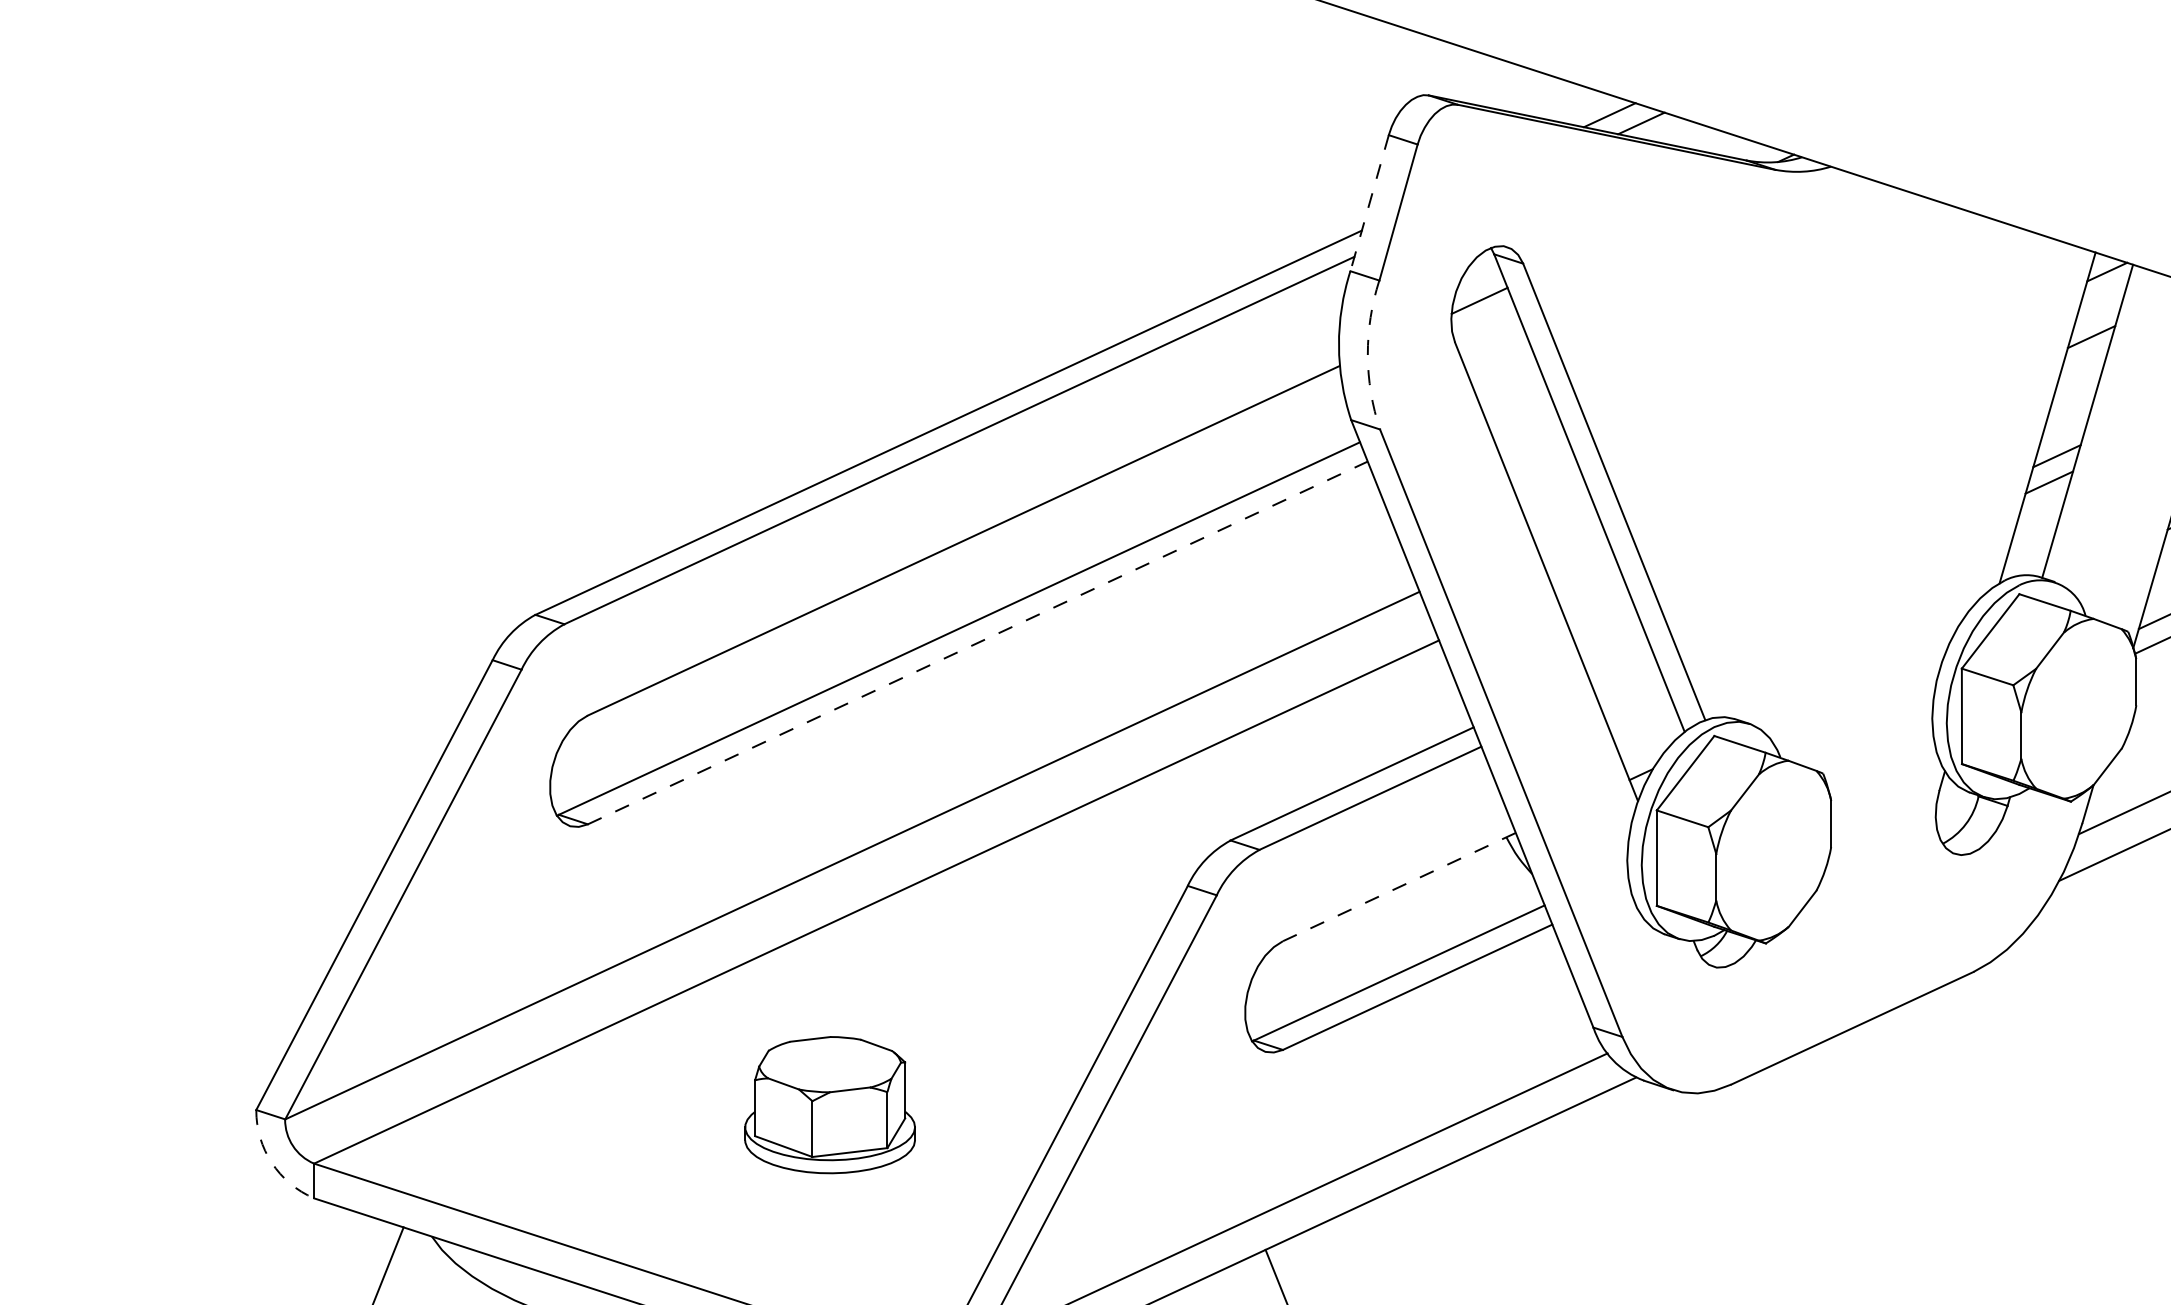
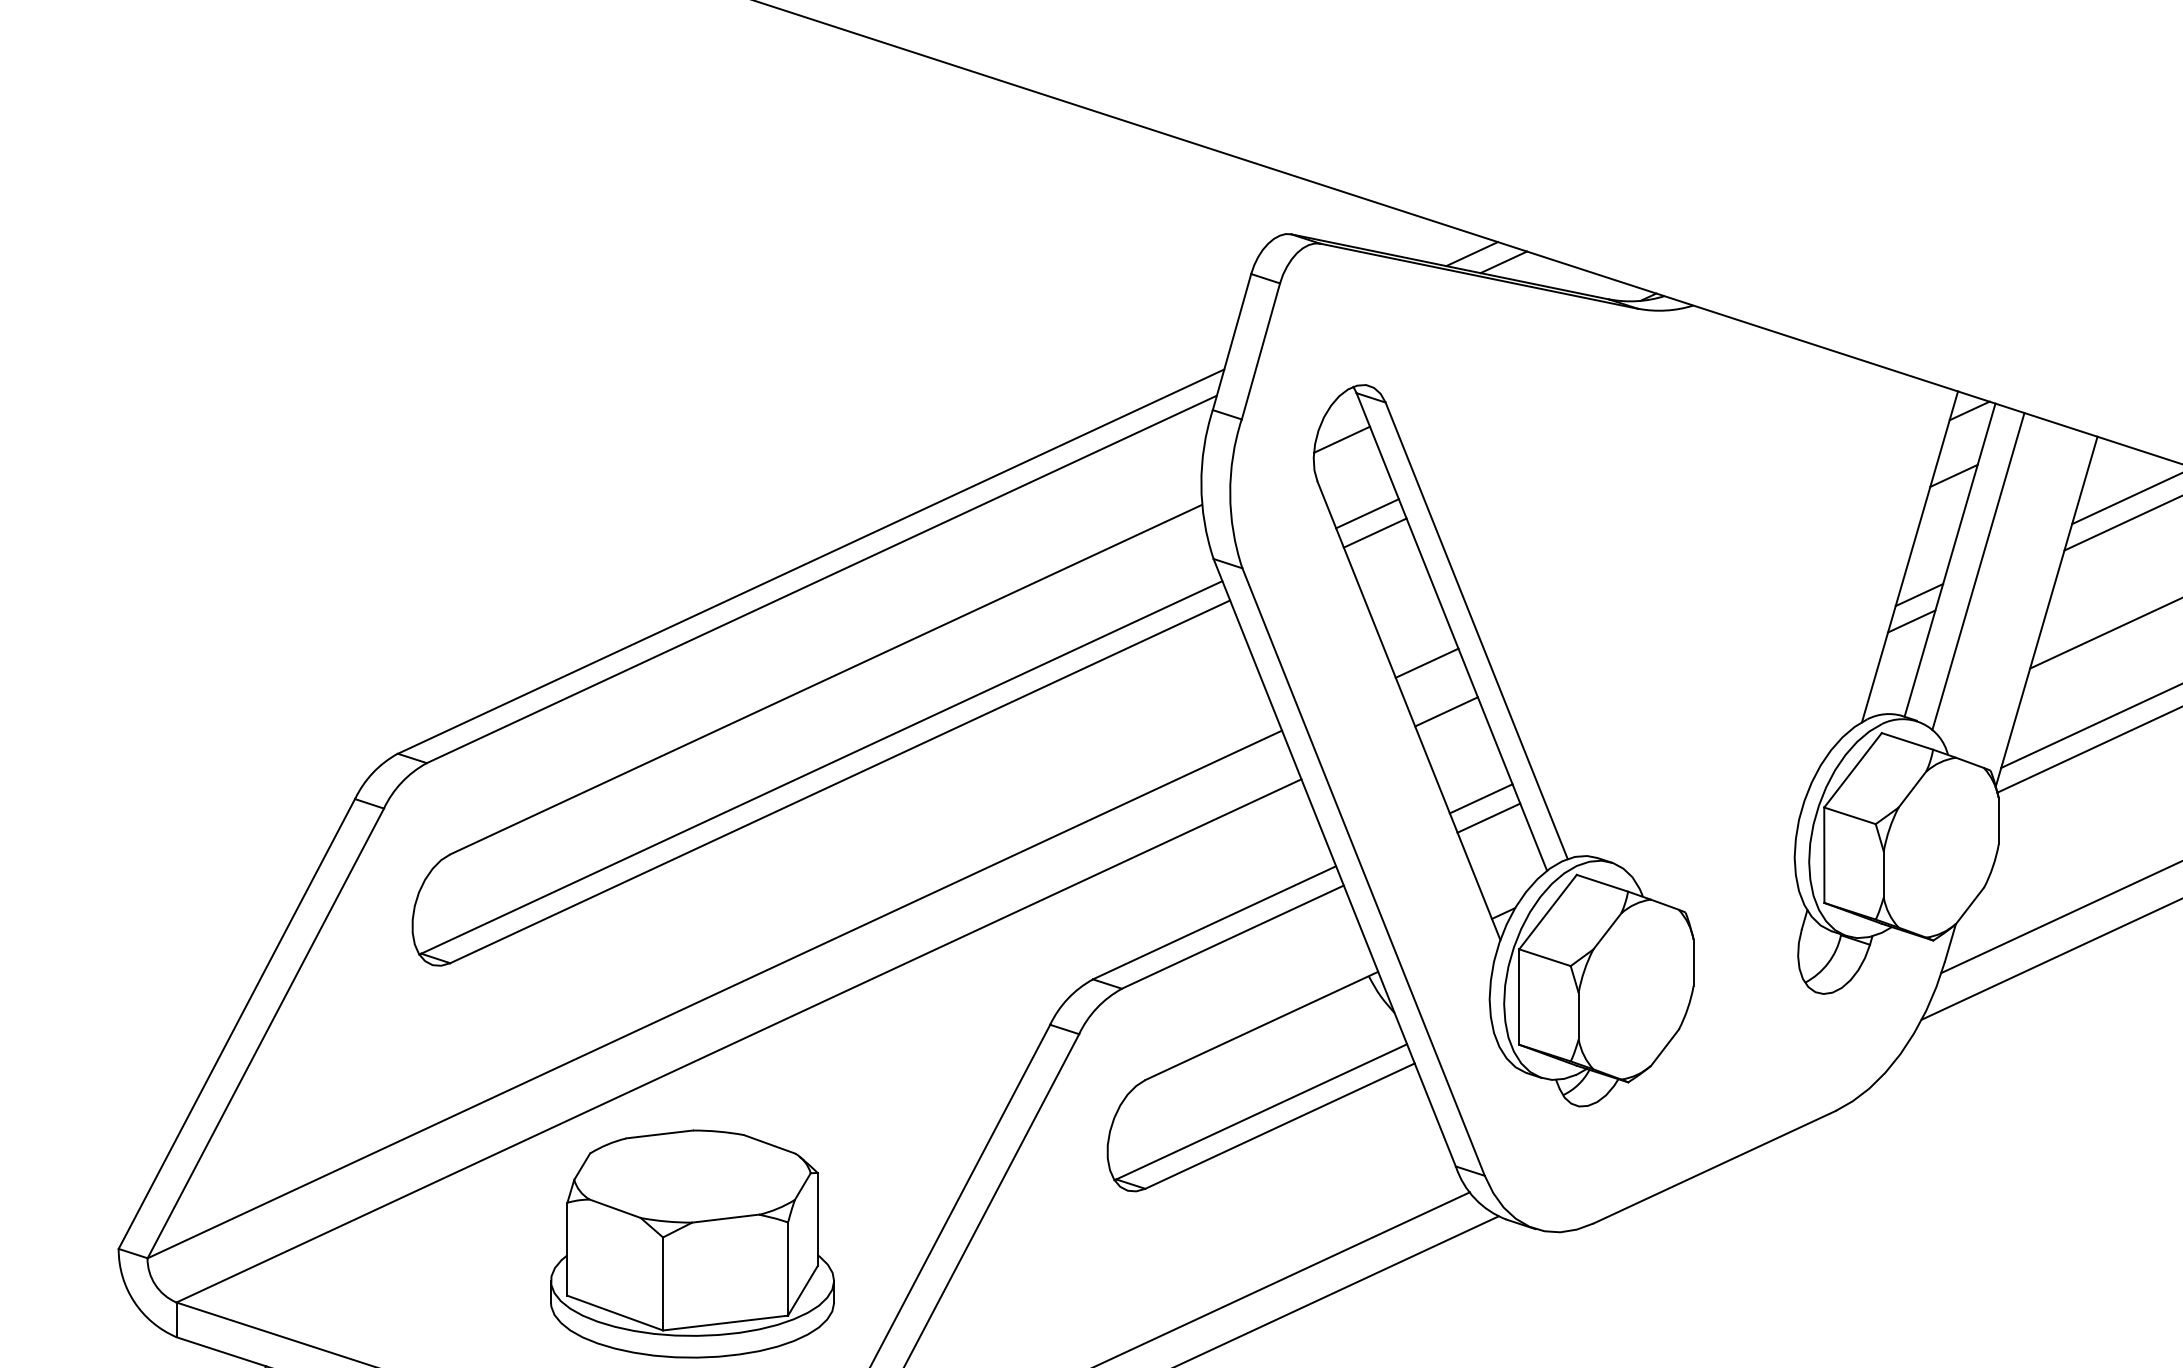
line: (1370, 203) -> (1232, 342), dashed -> solid
arc: (1368, 355) -> (1230, 494), dashed -> solid
line: (1505, 374) -> (1367, 513), added
line: (1512, 393) -> (1374, 532), added
line: (2116, 432) -> (1978, 571), added
line: (1564, 523) -> (1426, 662), added
line: (1584, 572) -> (1446, 711), added
line: (978, 642) -> (840, 781), dashed -> solid
line: (1618, 659) -> (1480, 798), added
line: (1626, 678) -> (1488, 817), added
line: (1399, 887) -> (1261, 1026), dashed -> solid
part: (830, 1104) -> (692, 1243), size x1.67
arc: (272, 1162) -> (134, 1301), dashed -> solid

